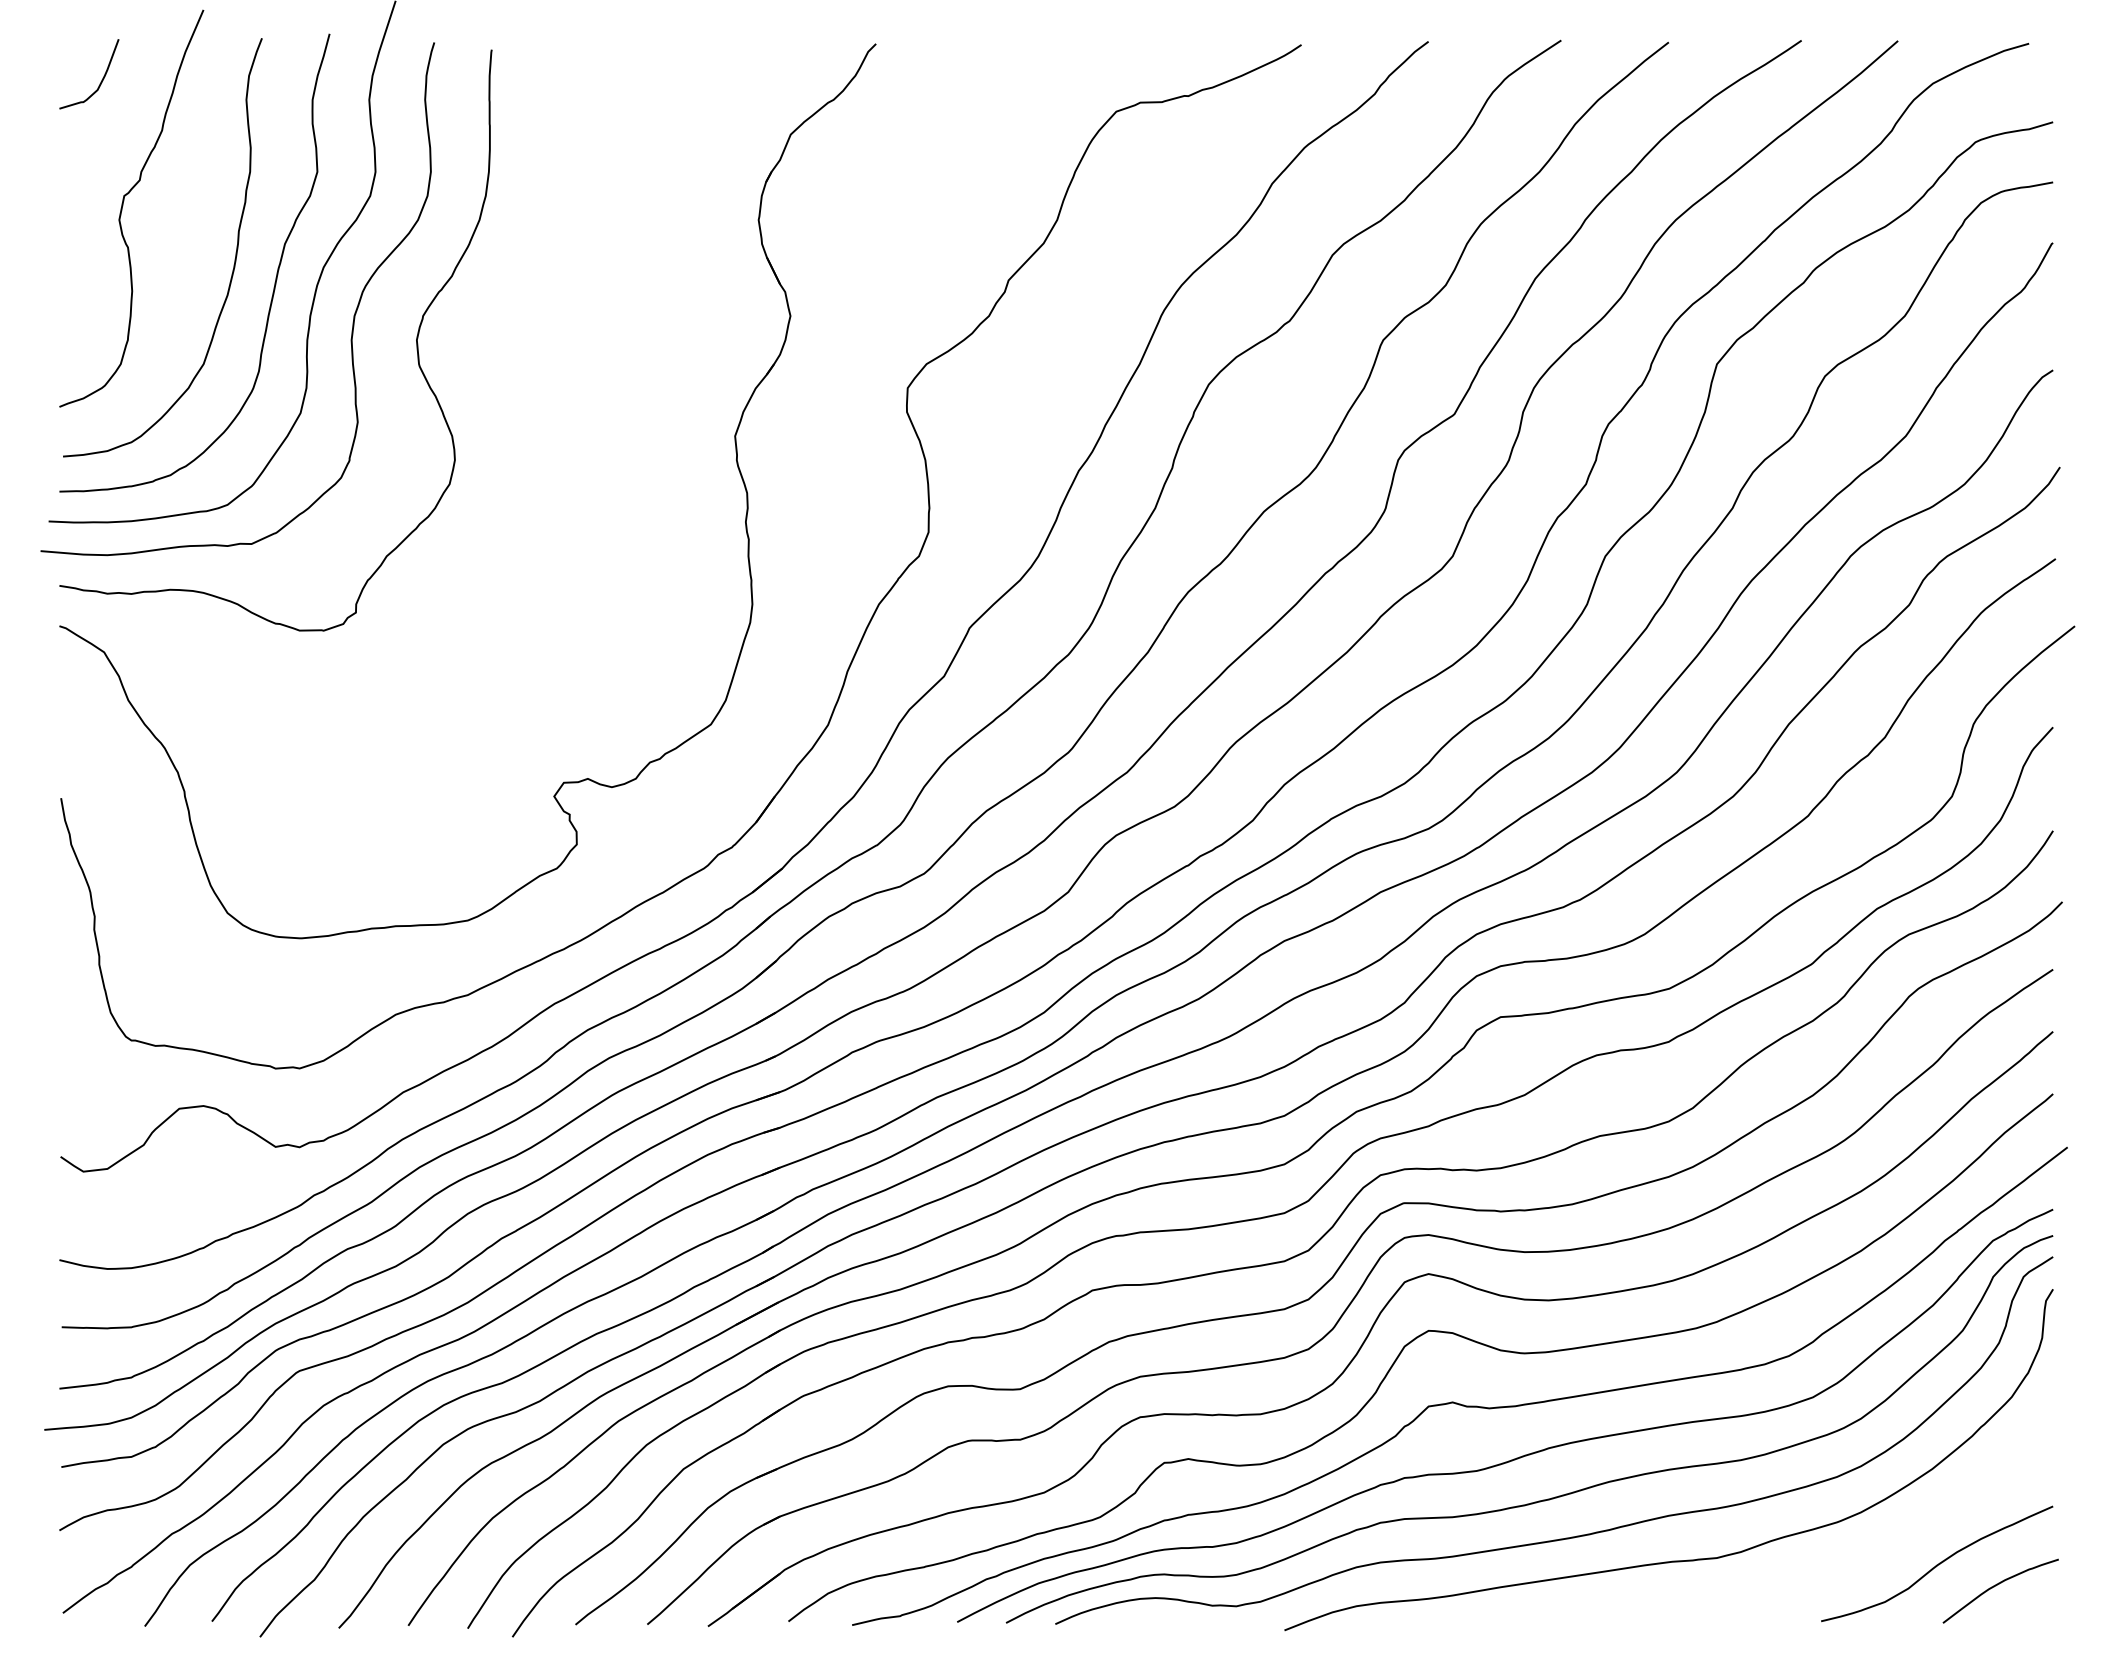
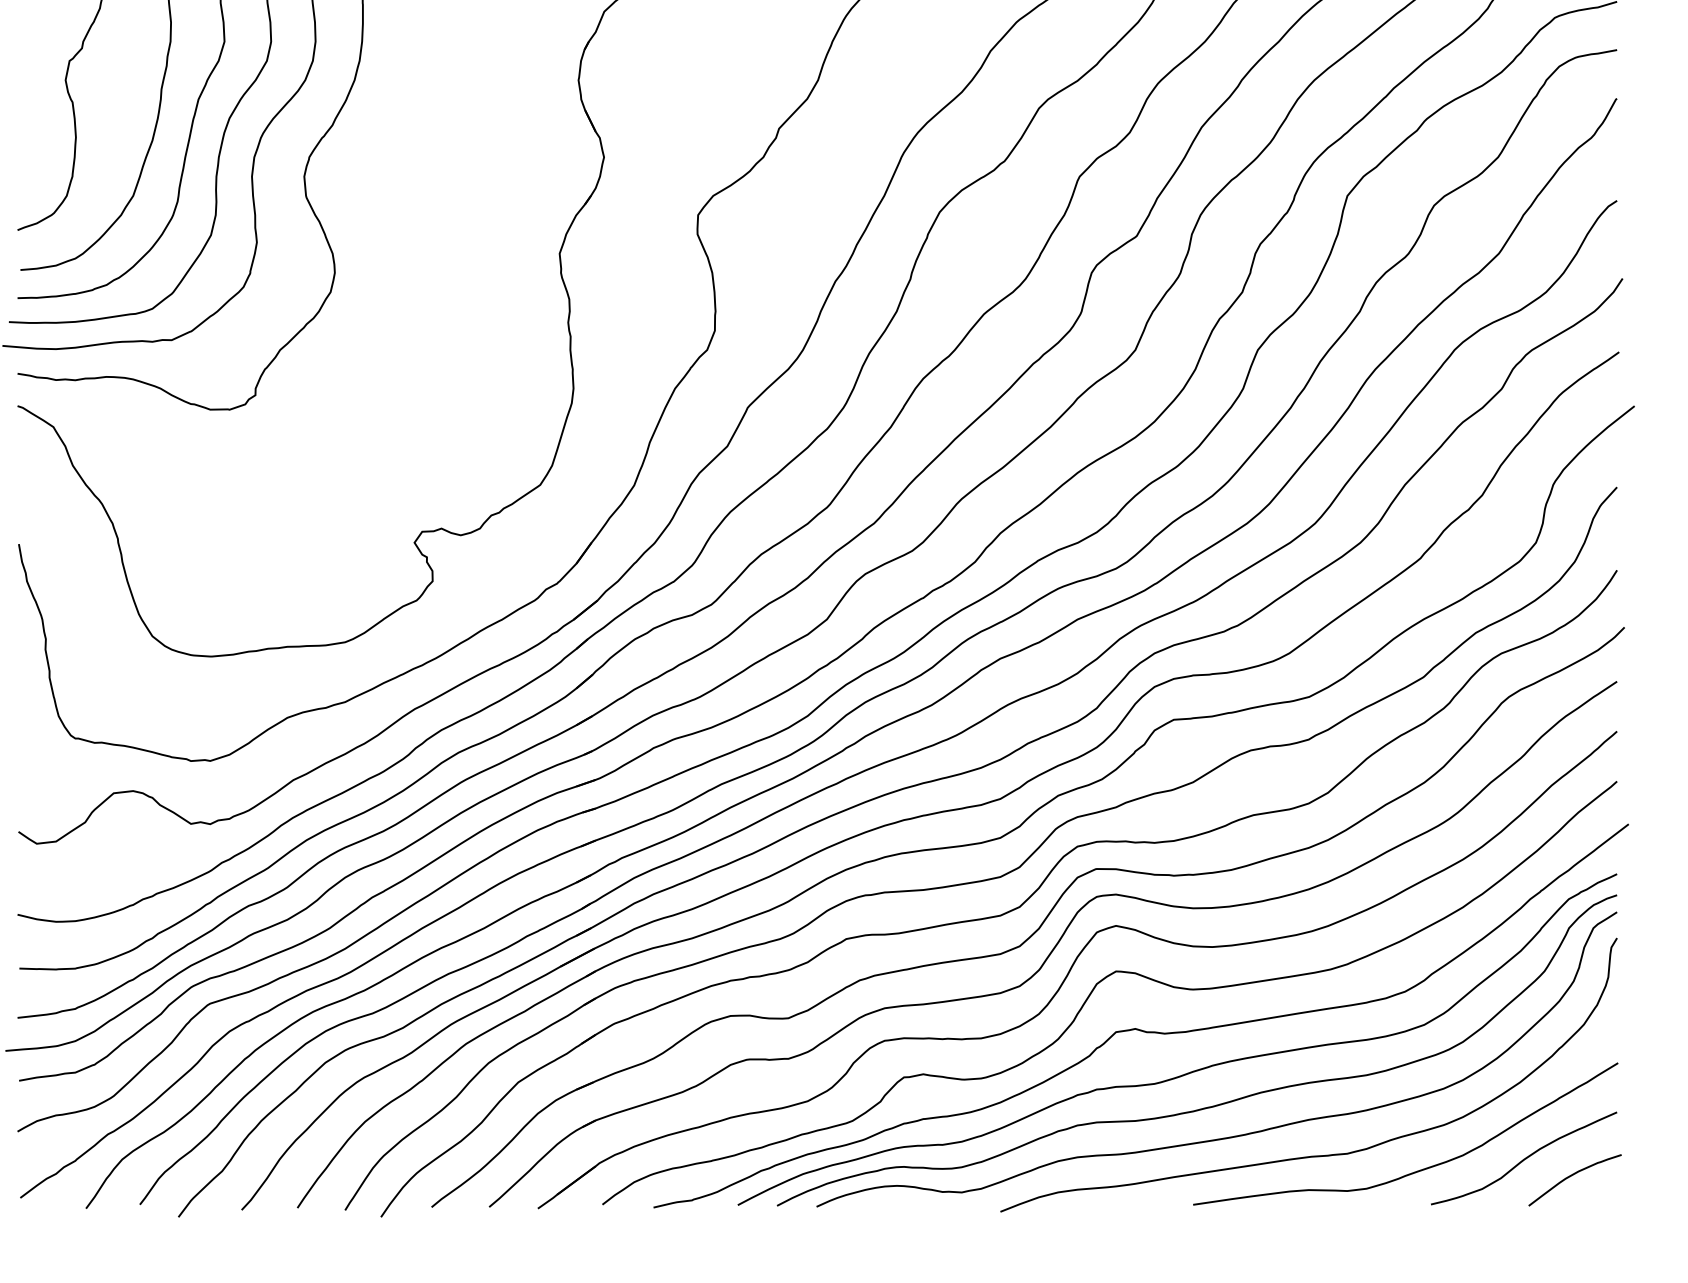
curve: (1803, 1579) -> (1416, 1170), added

